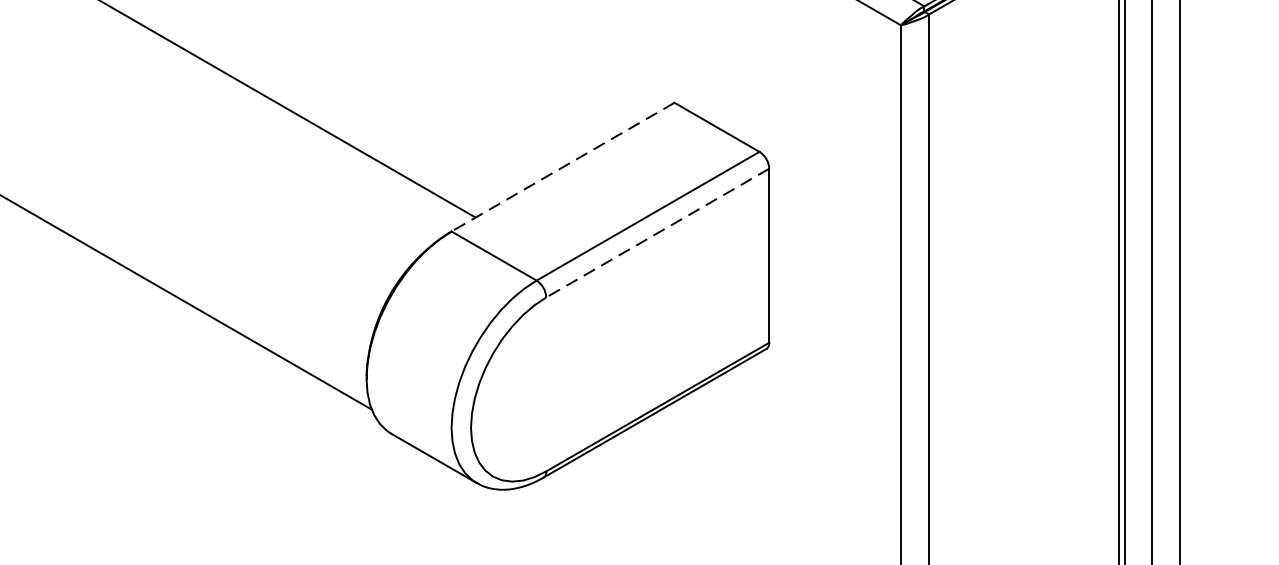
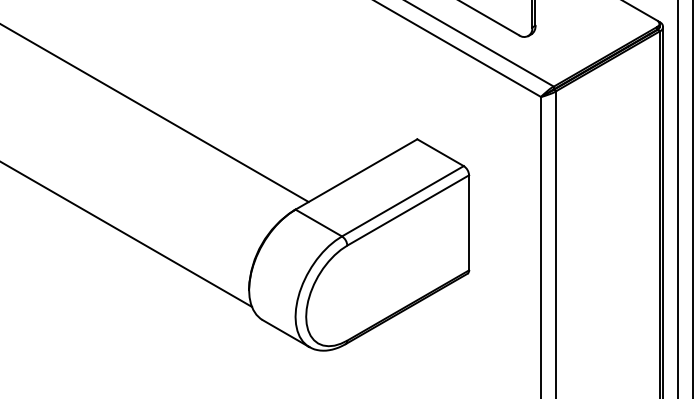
line: (563, 167) -> (356, 174), dashed -> solid
line: (656, 233) -> (407, 210), dashed -> solid

